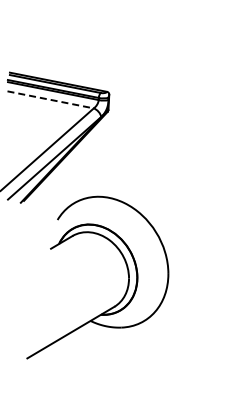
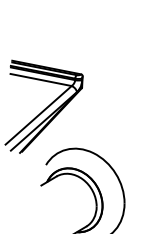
line: (50, 99) -> (41, 79), dashed -> solid

